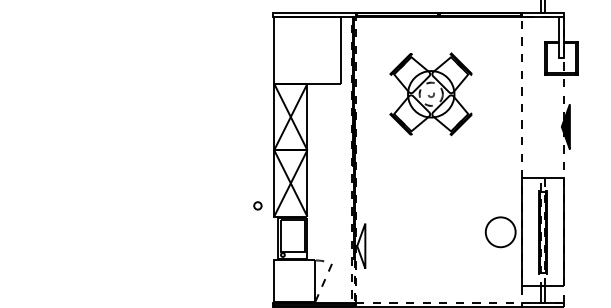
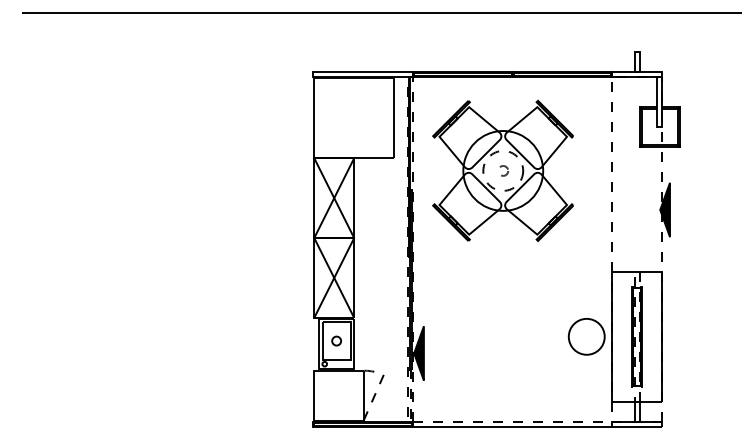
part: (430, 94) -> (502, 170), size x1.43
circle: (257, 205) -> (336, 340), moved
fill: (360, 246) -> (418, 353), added

